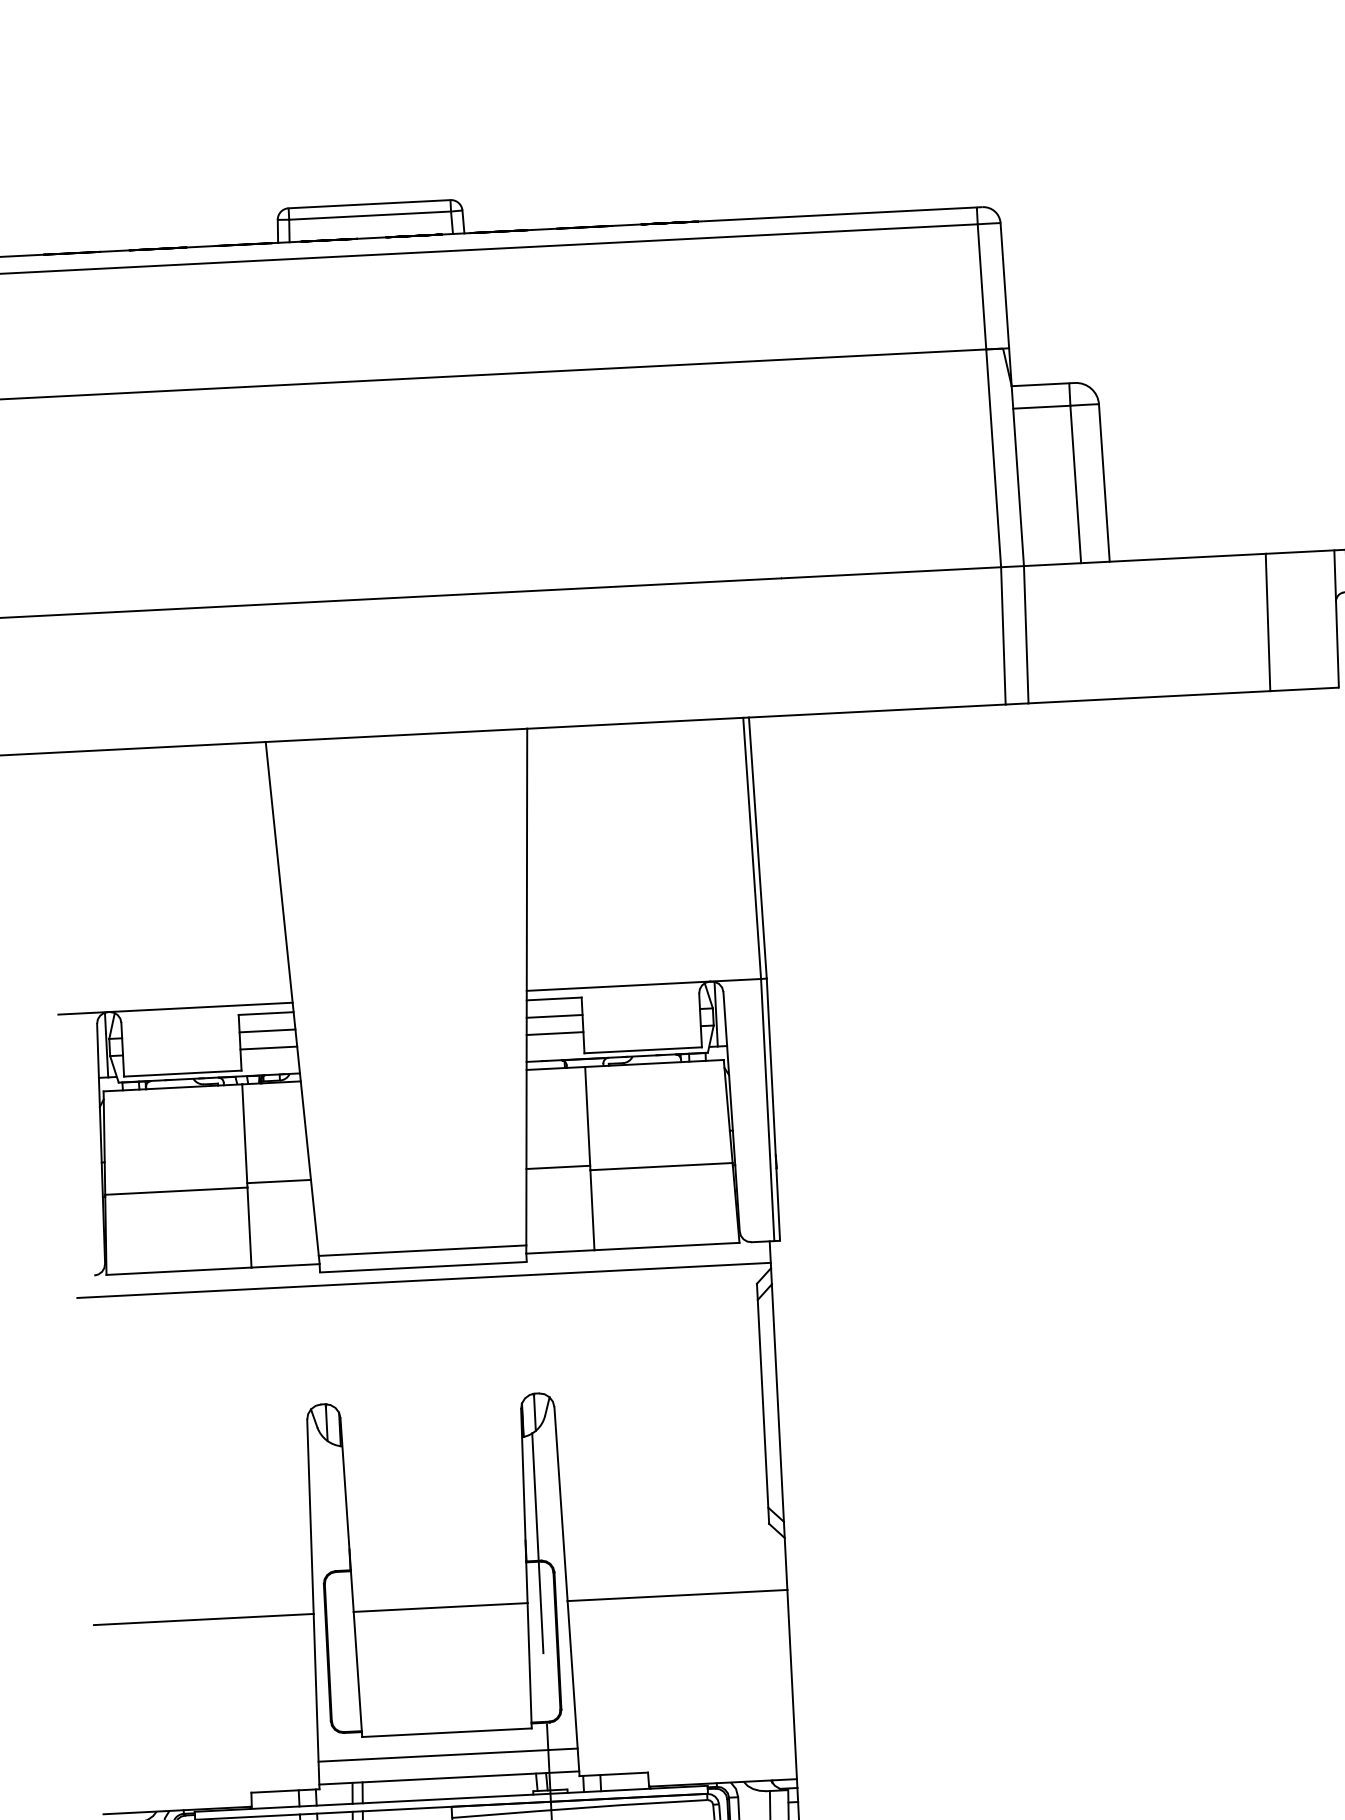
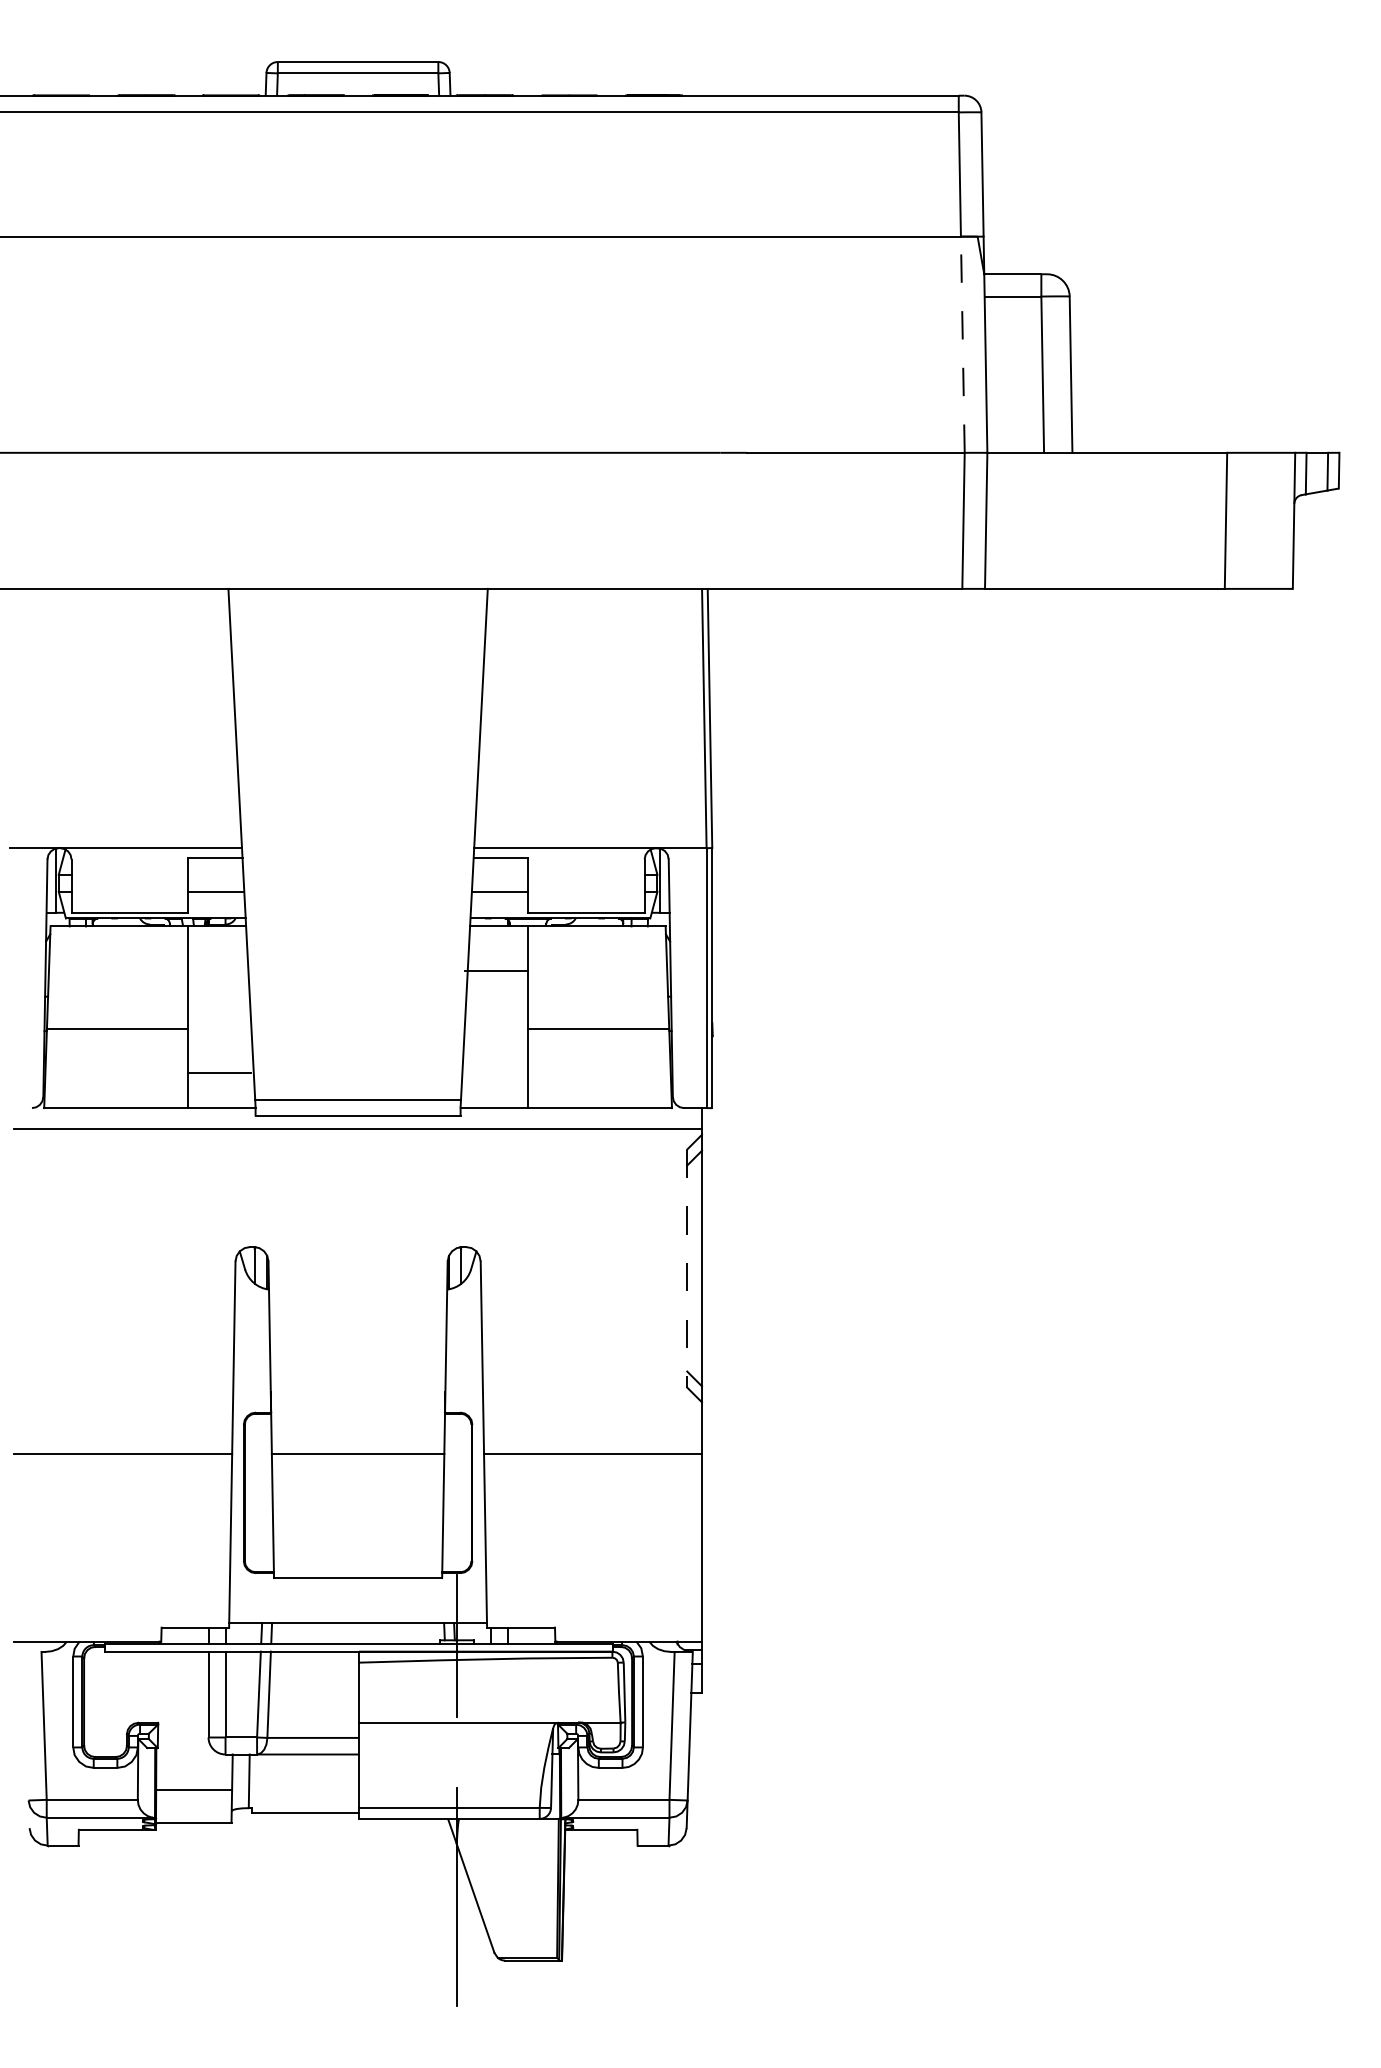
line: (993, 458) -> (962, 344), solid -> dashed
line: (554, 1016) -> (500, 874), removed
line: (267, 1030) -> (215, 874), removed
line: (558, 1167) -> (496, 971), moved
line: (278, 1181) -> (219, 1073), moved
line: (763, 1404) -> (687, 1269), solid -> dashed
line: (537, 1542) -> (457, 1394), removed
line: (447, 1755) -> (357, 1600), removed

